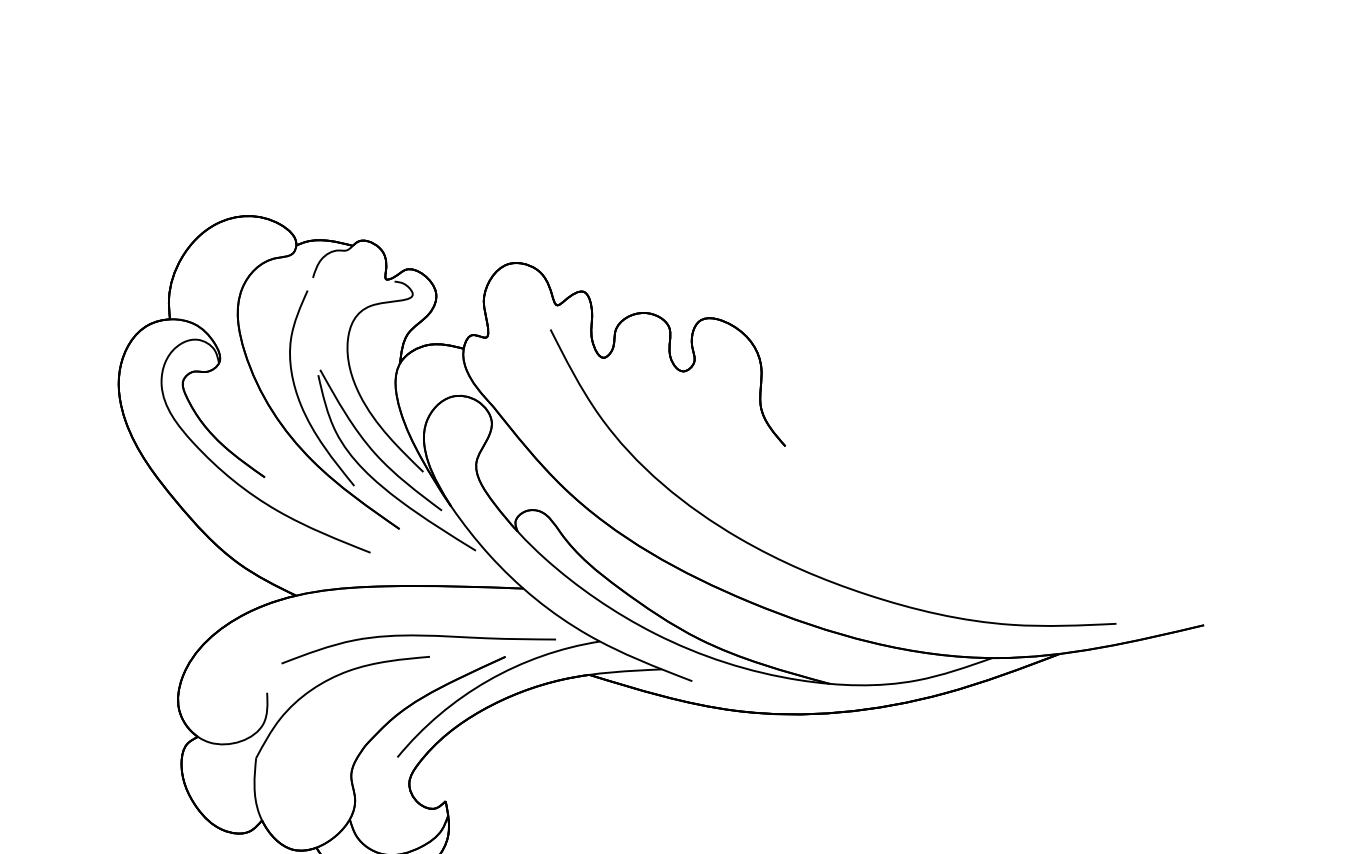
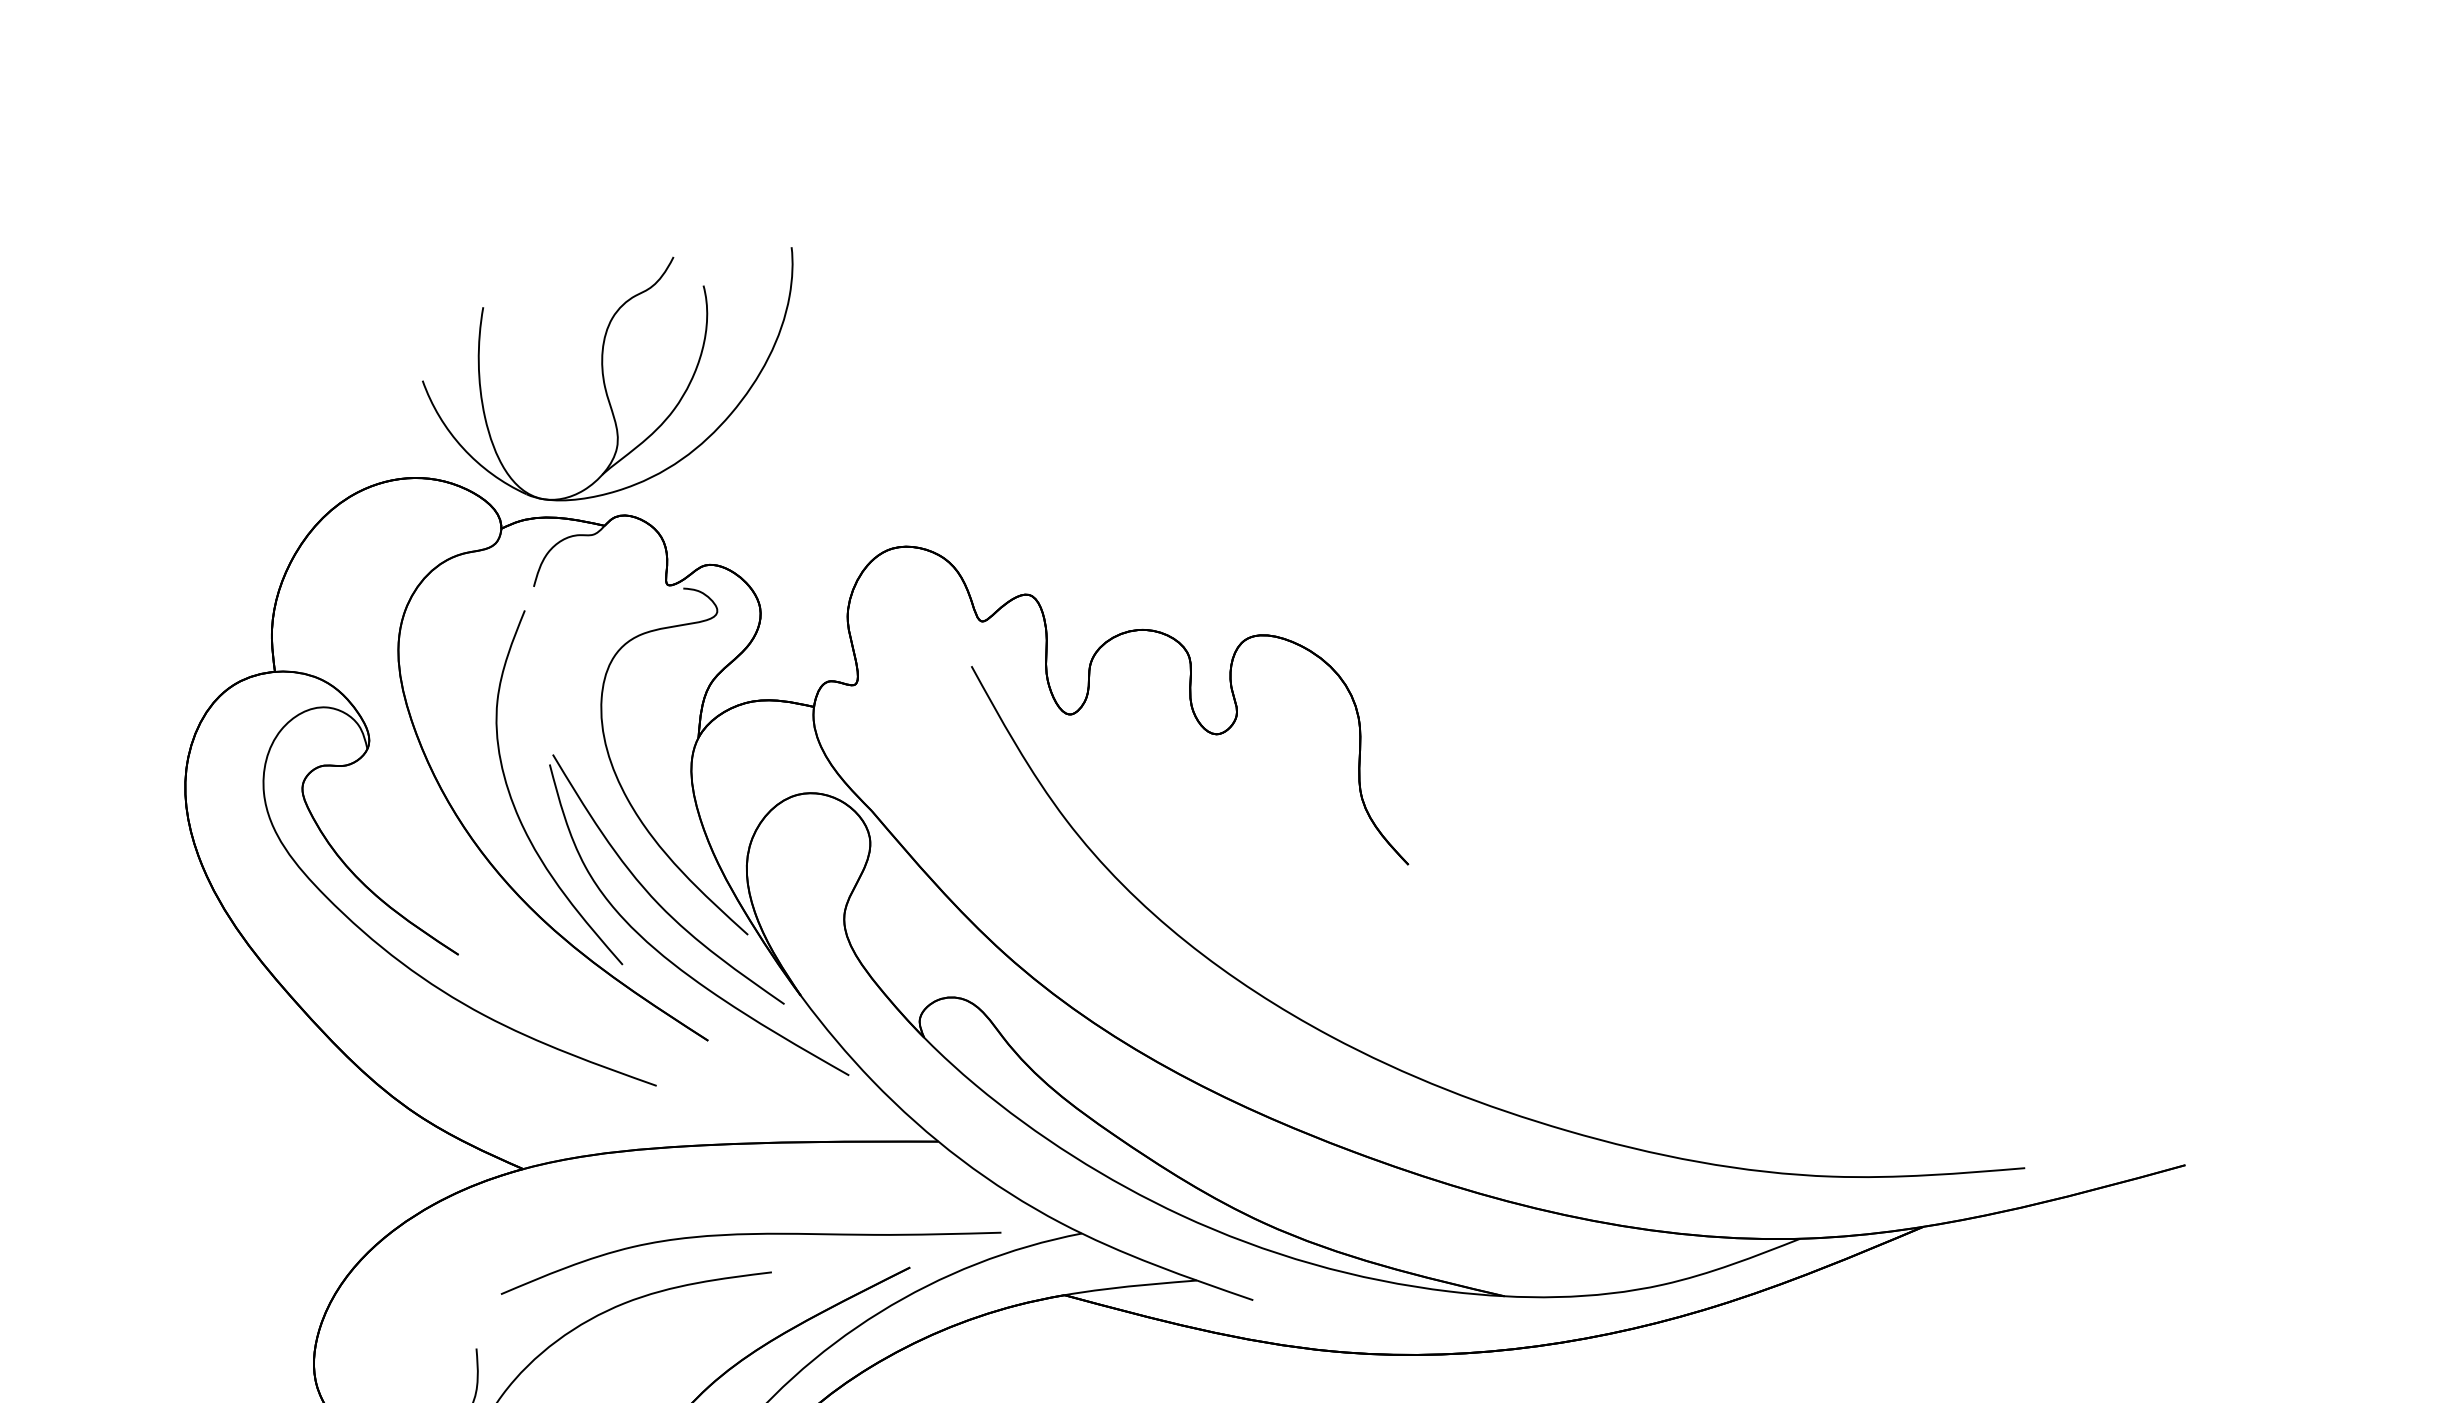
part: (358, 164) -> (609, 376), added

